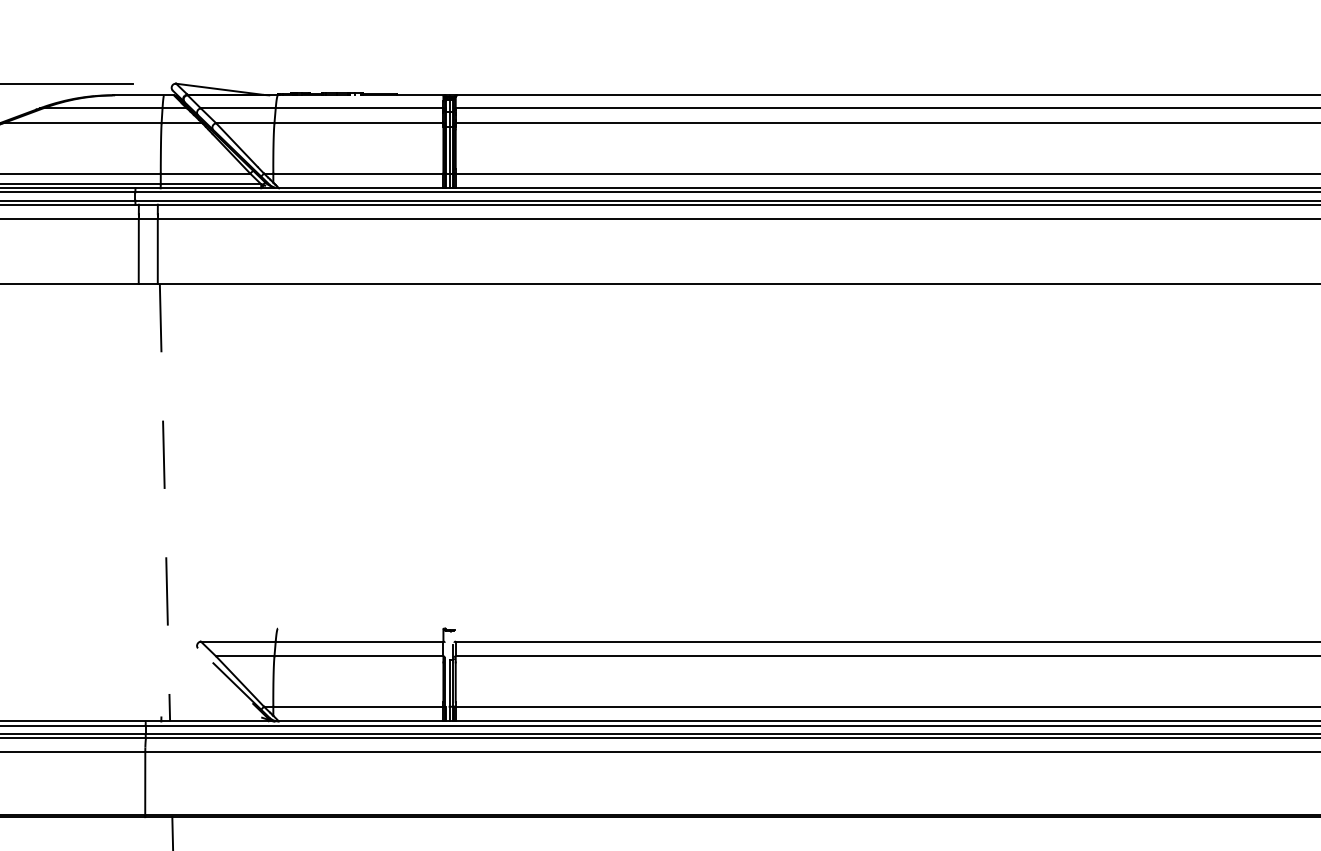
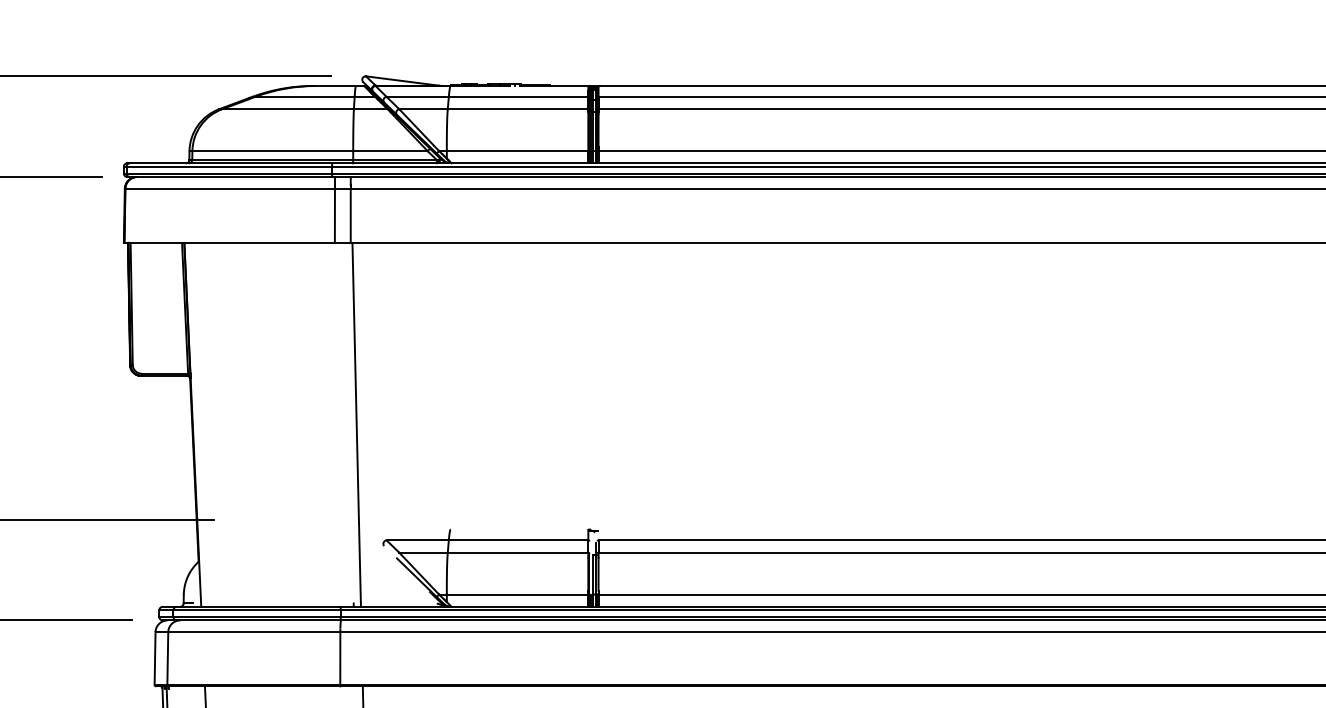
line: (164, 503) -> (356, 425), dashed -> solid

